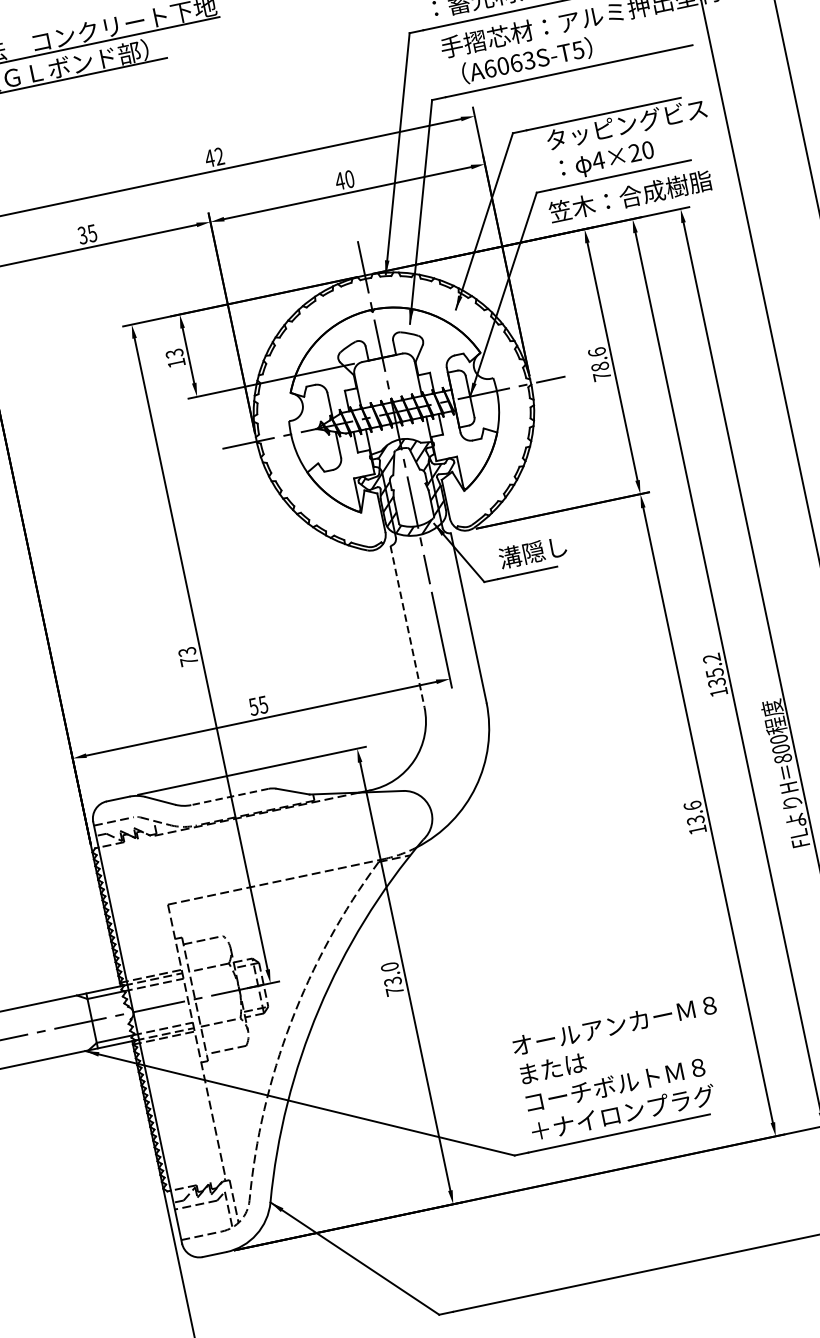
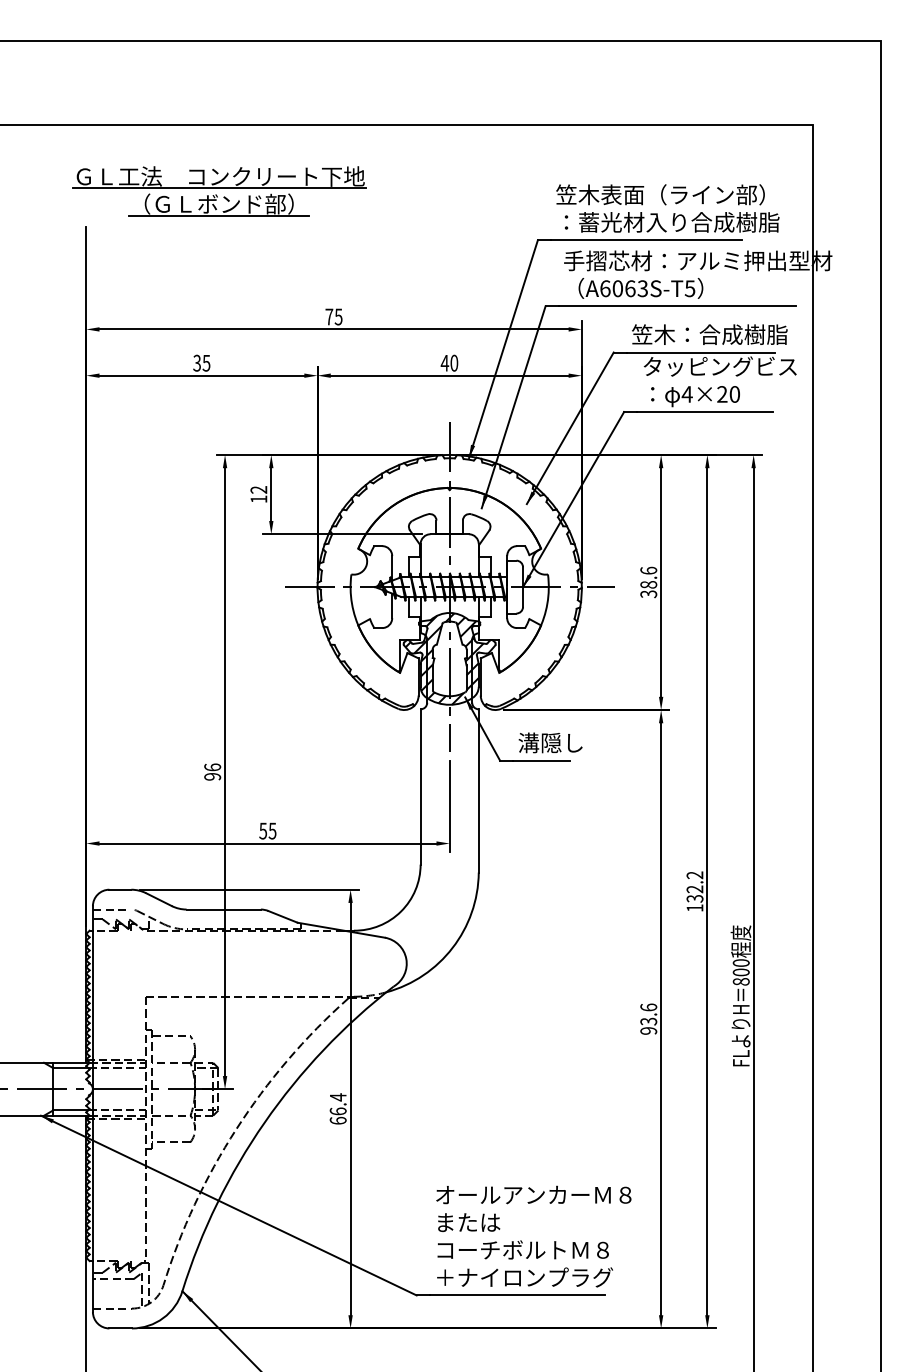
text: (214, 157) -> (333, 316), 42 -> 75
text: (630, 196) -> (709, 334), moved
text: (175, 352) -> (259, 489), 13 -> 12
text: (602, 376) -> (648, 594), 78.6 -> 38.6
line: (407, 626) -> (420, 786), dashed -> solid
text: (187, 656) -> (212, 771), 73 -> 96
text: (714, 673) -> (694, 889), 135.2 -> 132.2
line: (229, 797) -> (223, 909), dashed -> solid
text: (697, 829) -> (648, 1030), 13.6 -> 93.6
text: (391, 978) -> (337, 1108), 73.0 -> 66.4

